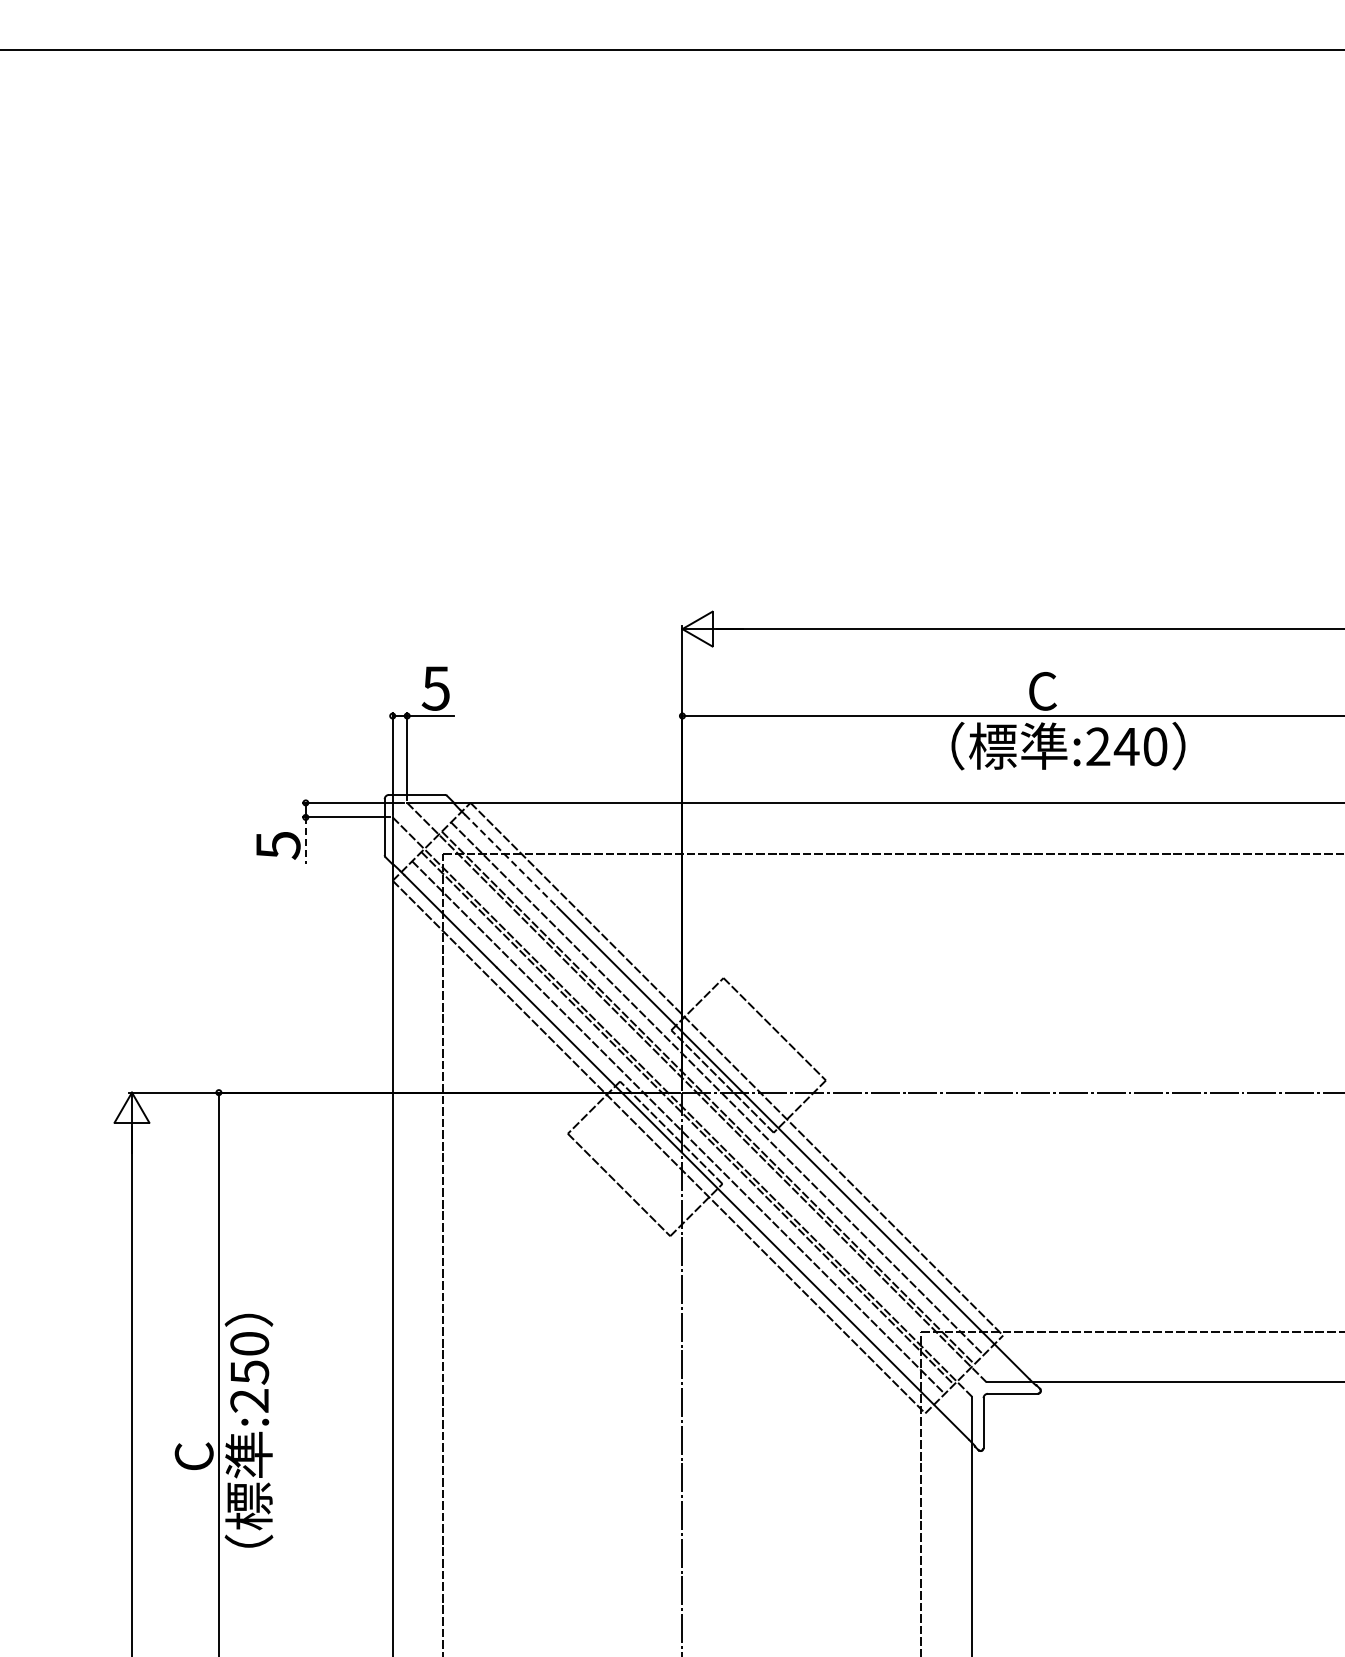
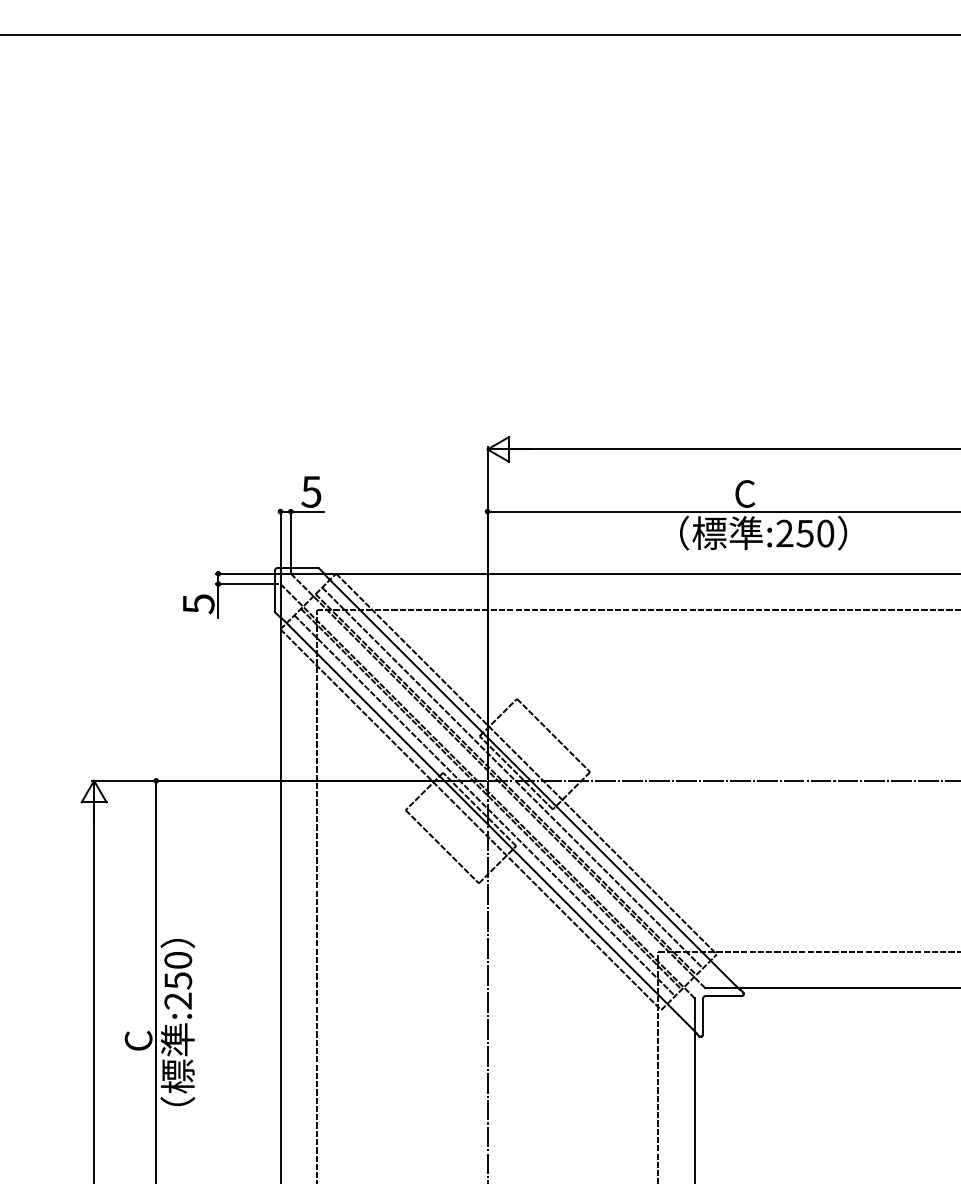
text: (1126, 747) -> (805, 534), :240 -> :250
line: (305, 841) -> (218, 601), dashed -> solid
line: (511, 861) -> (365, 615), dashed -> solid

